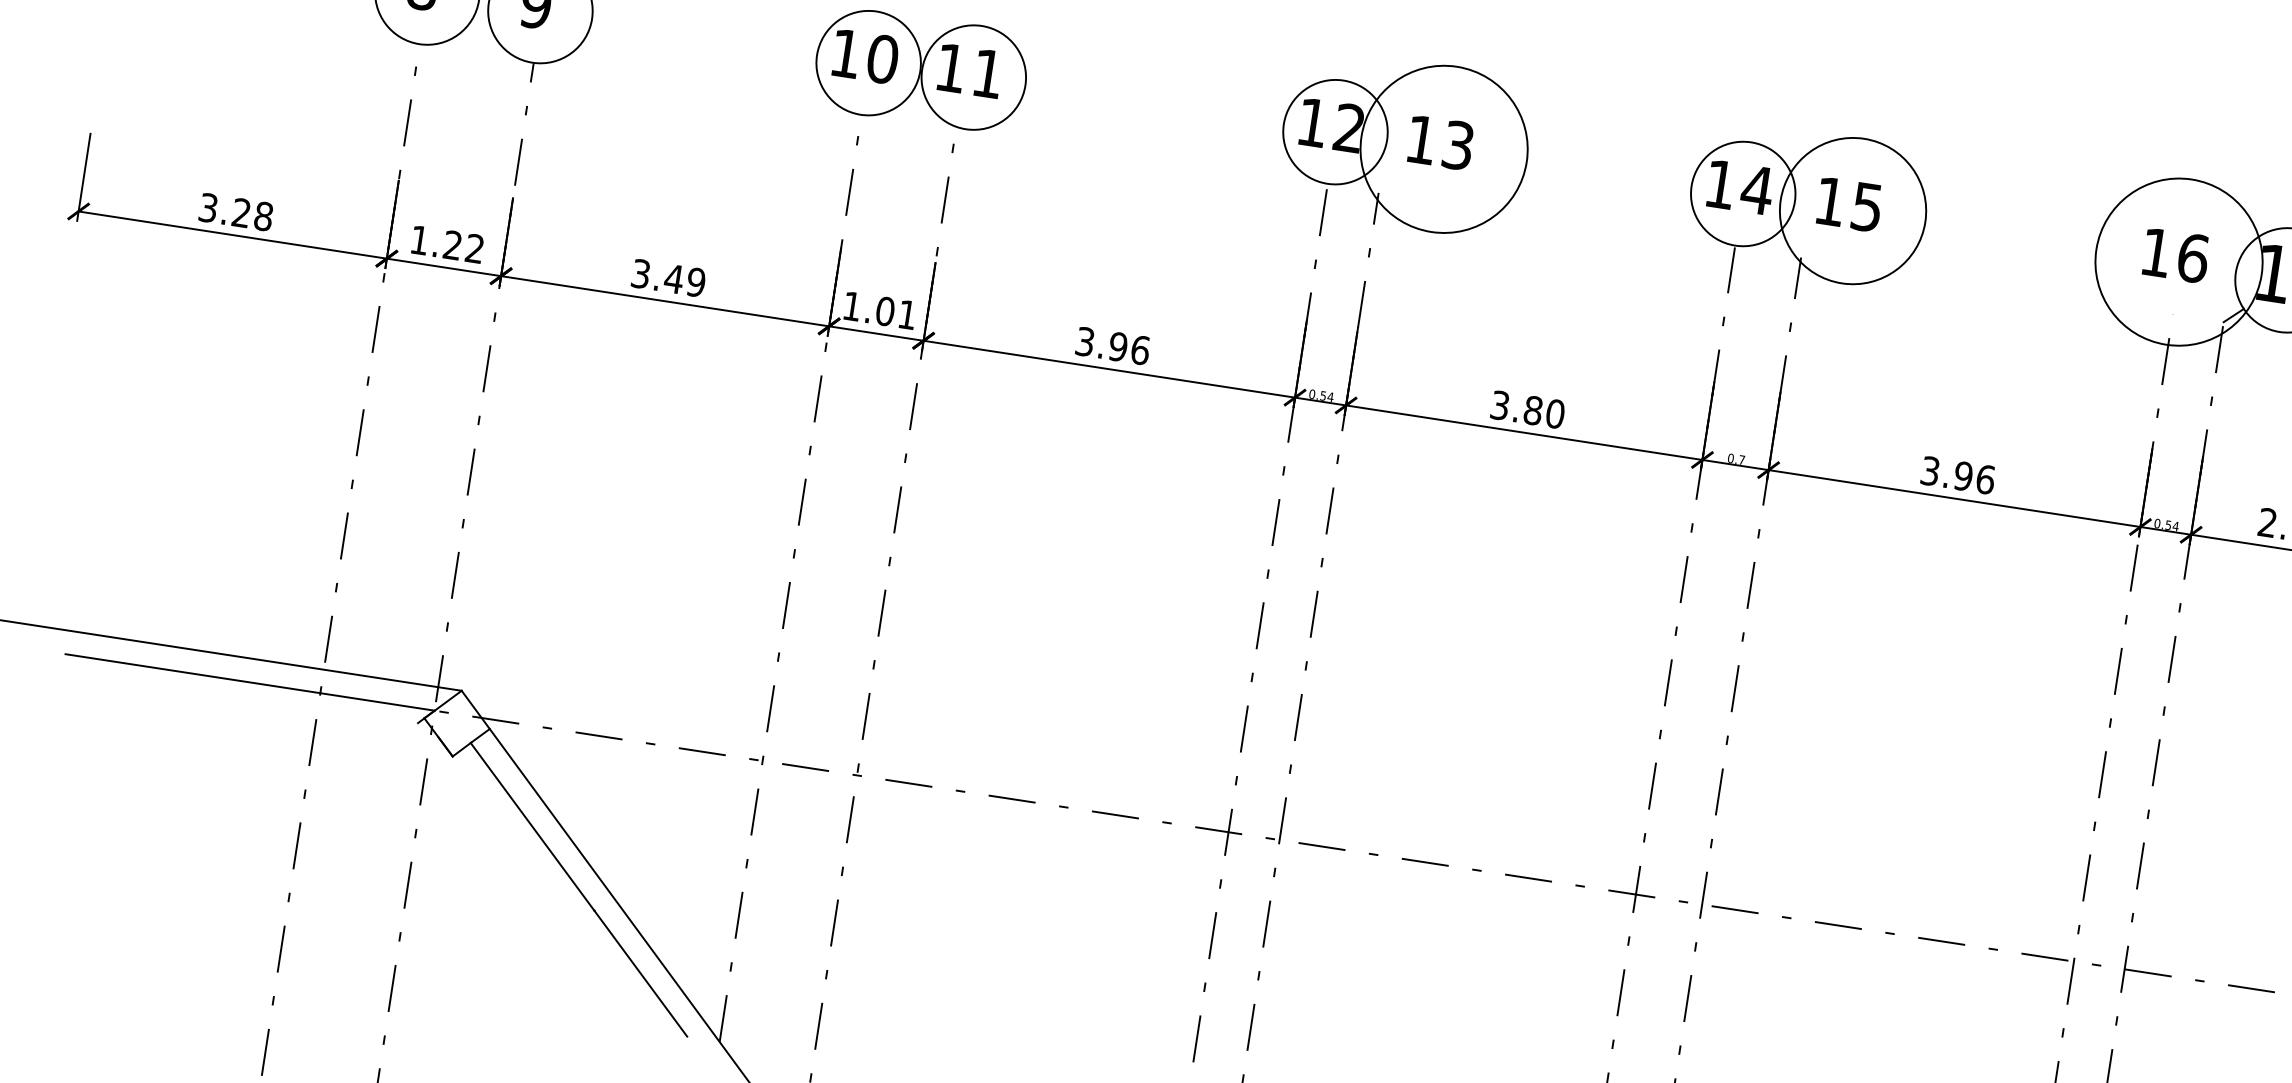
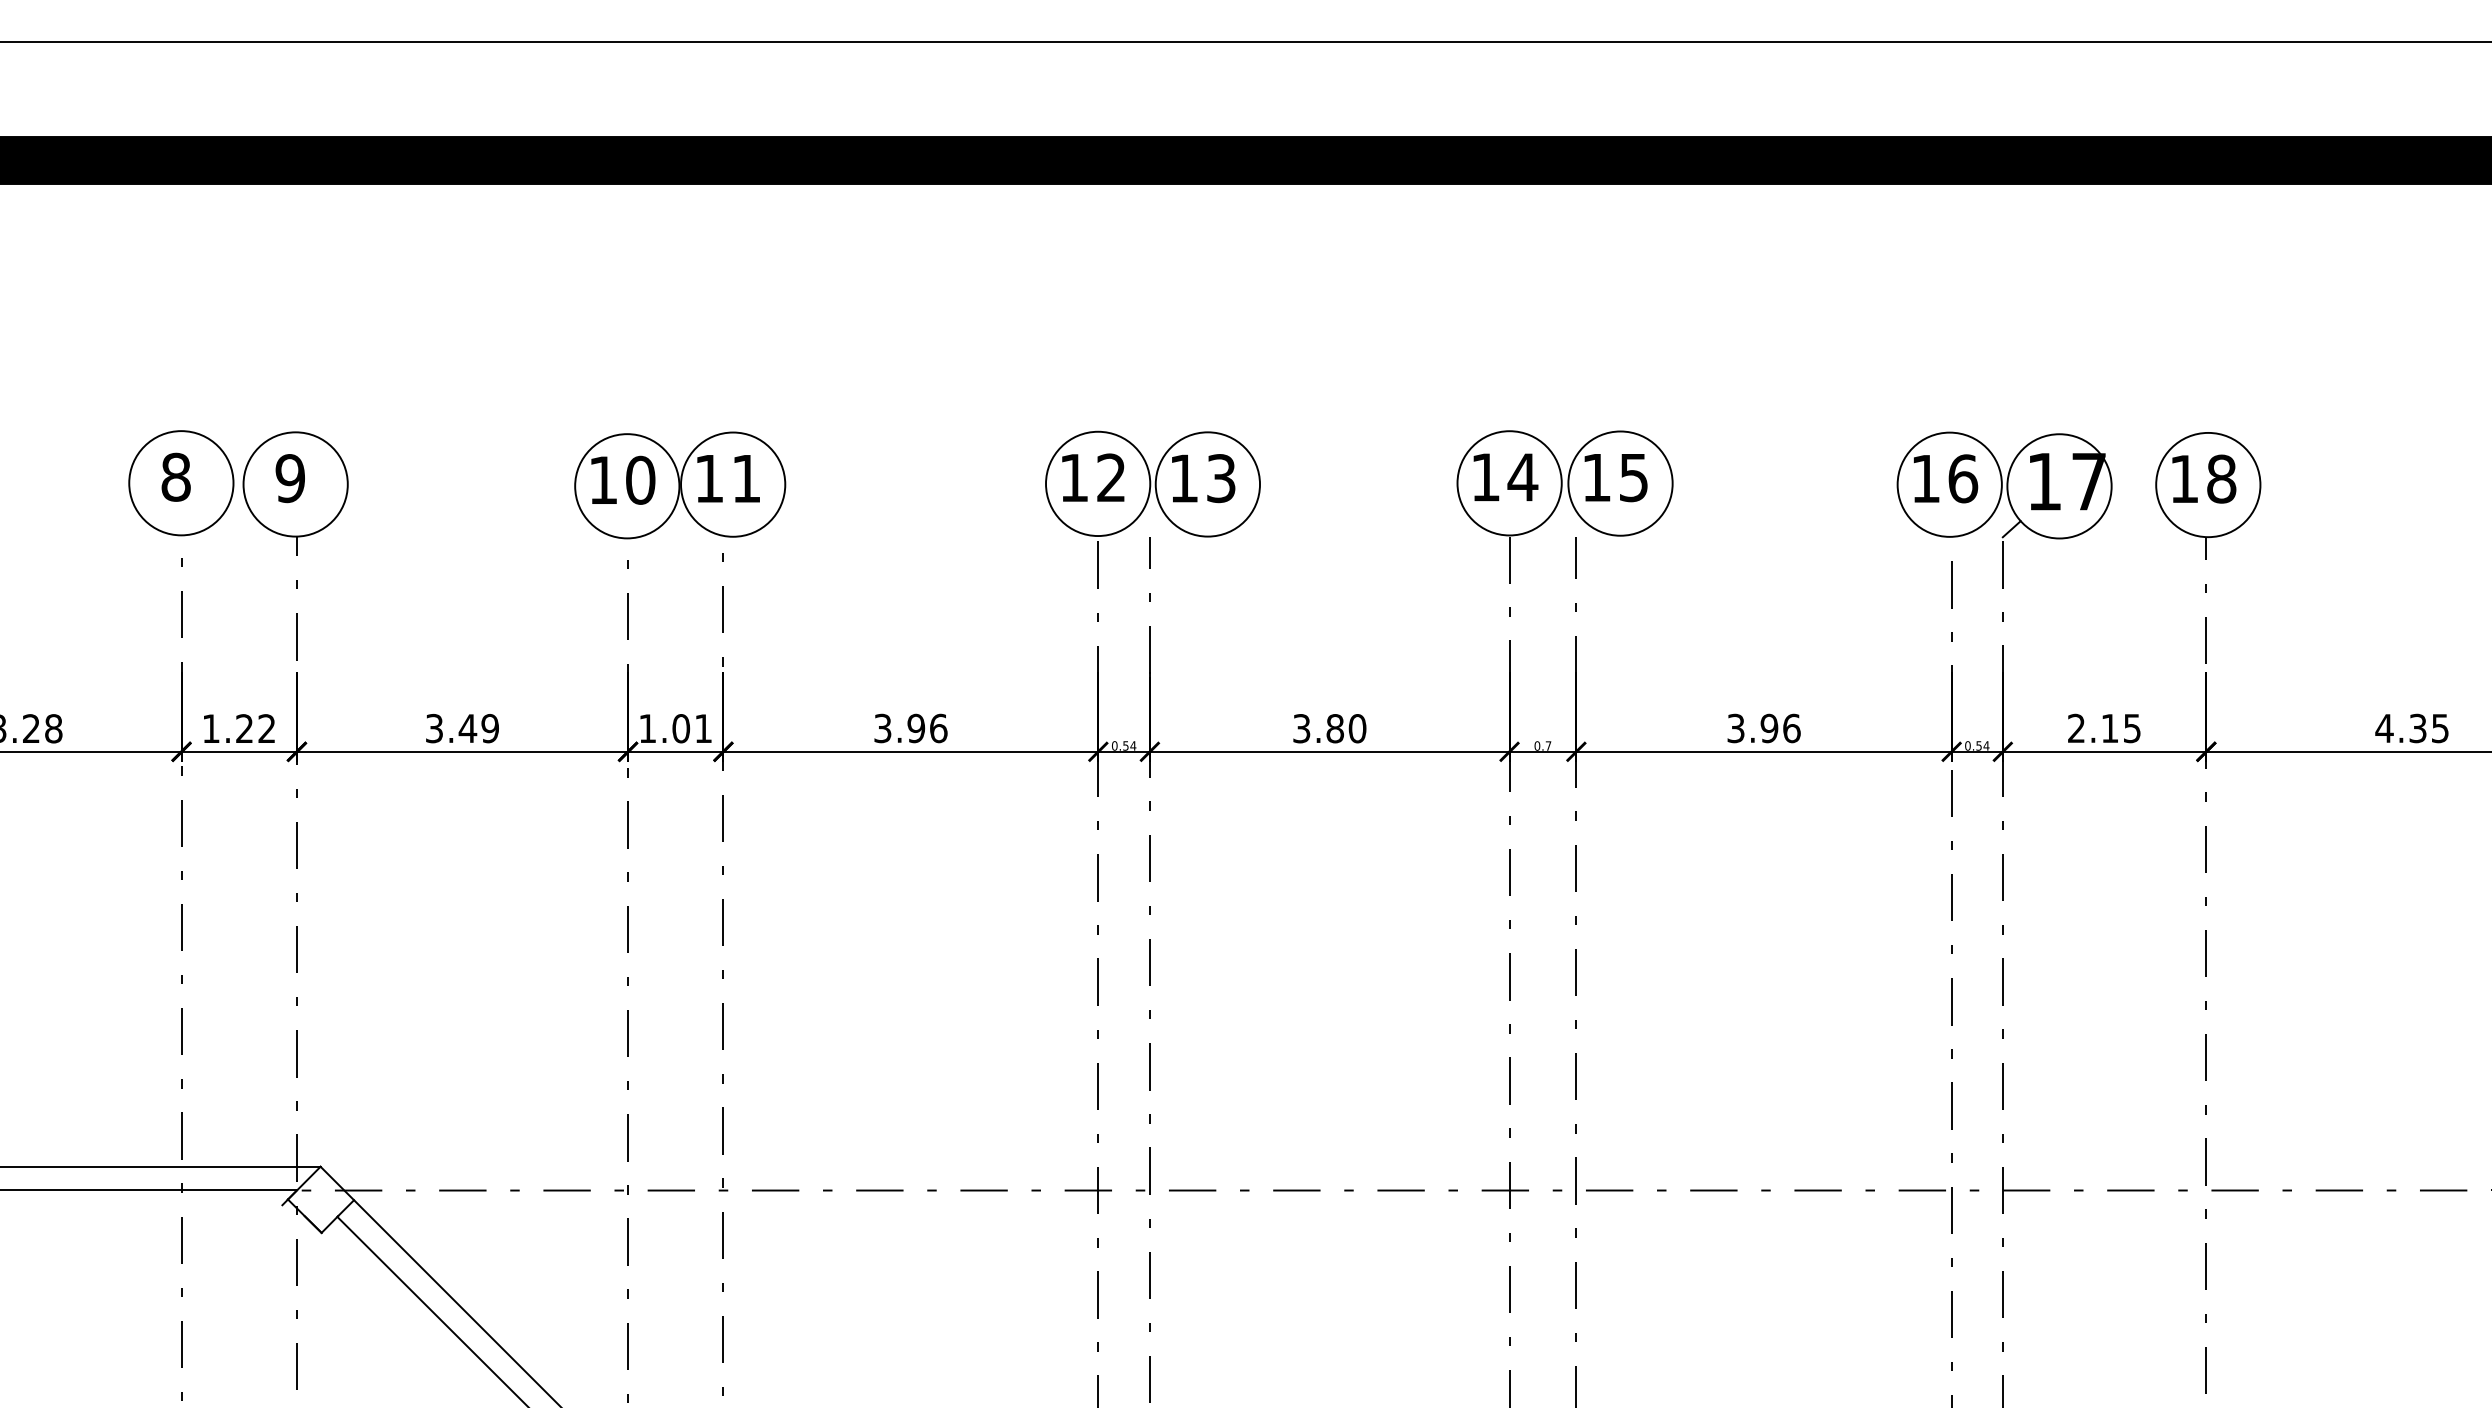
circle: (1443, 149) -> (1207, 484), size x0.62
circle: (1853, 210) -> (1620, 483), size x0.71
circle: (2178, 261) -> (1949, 484), size x0.62

